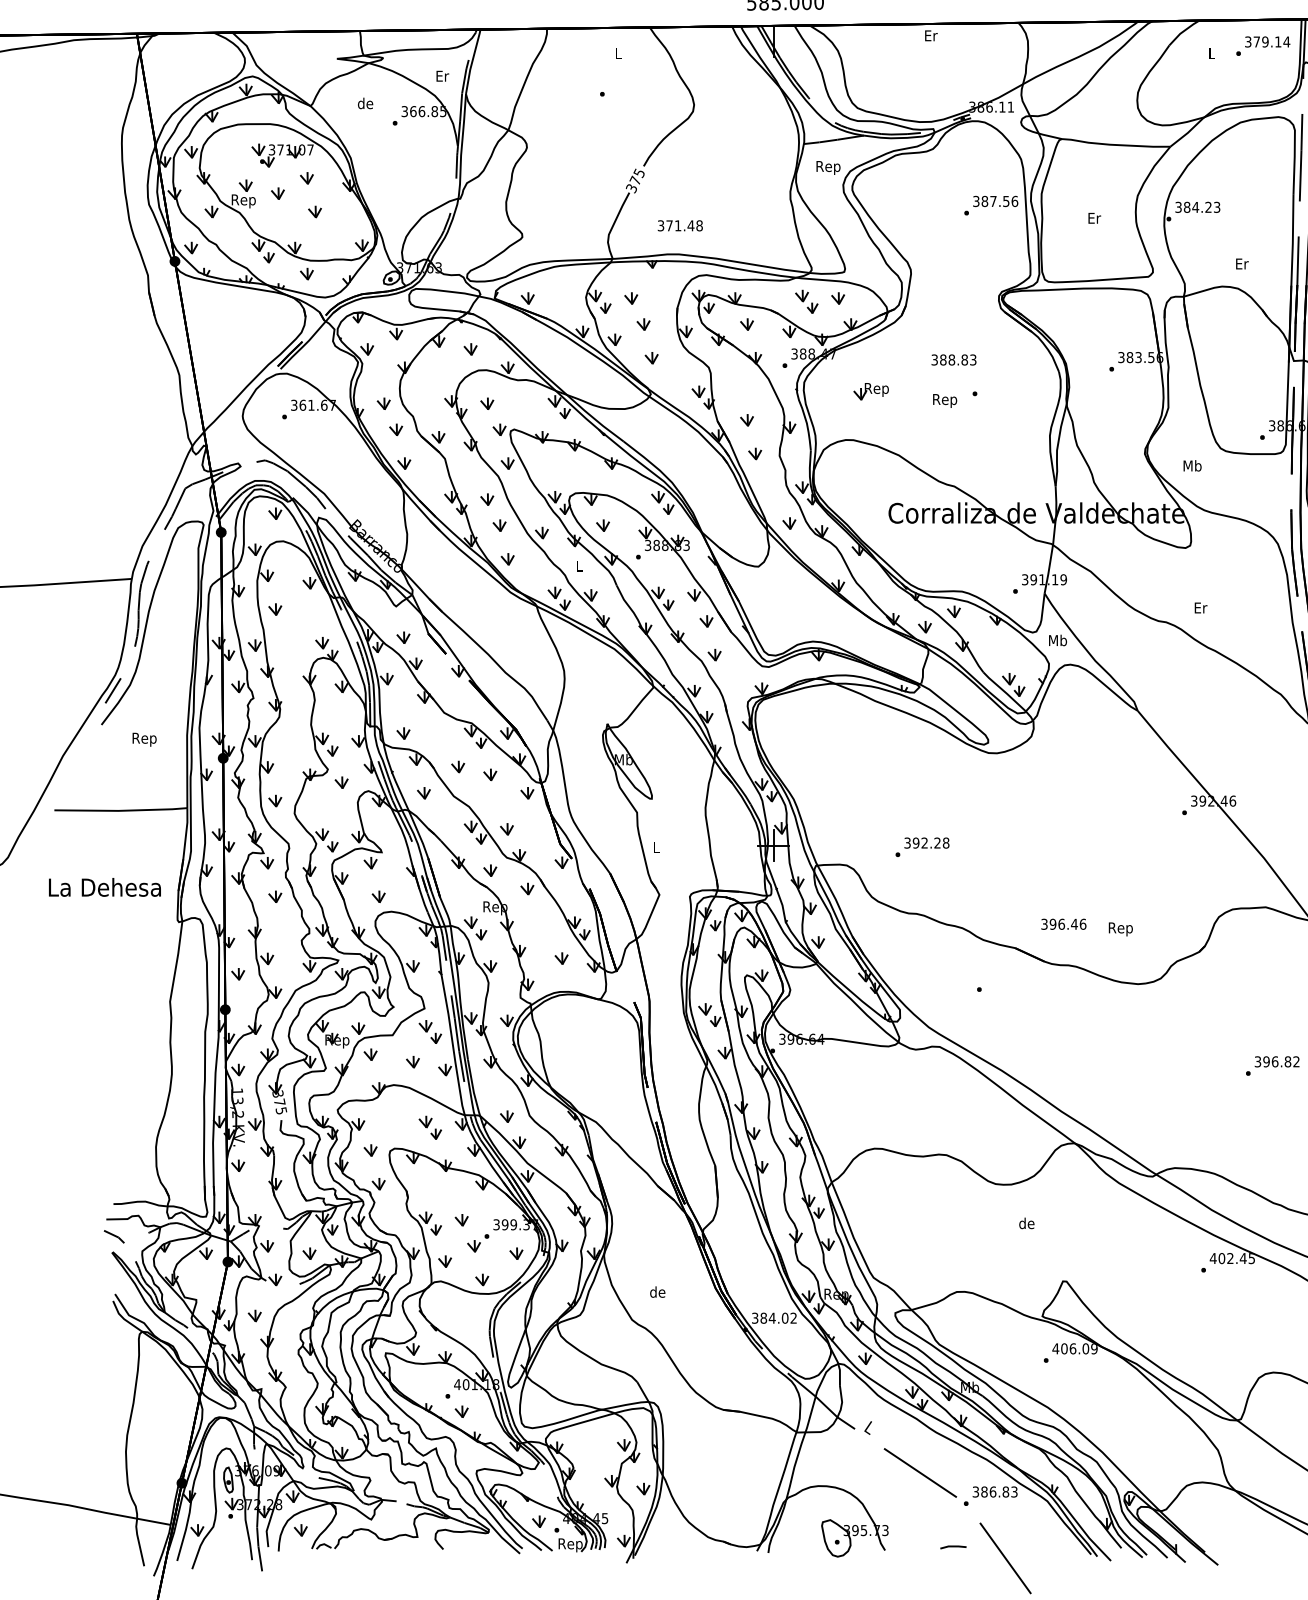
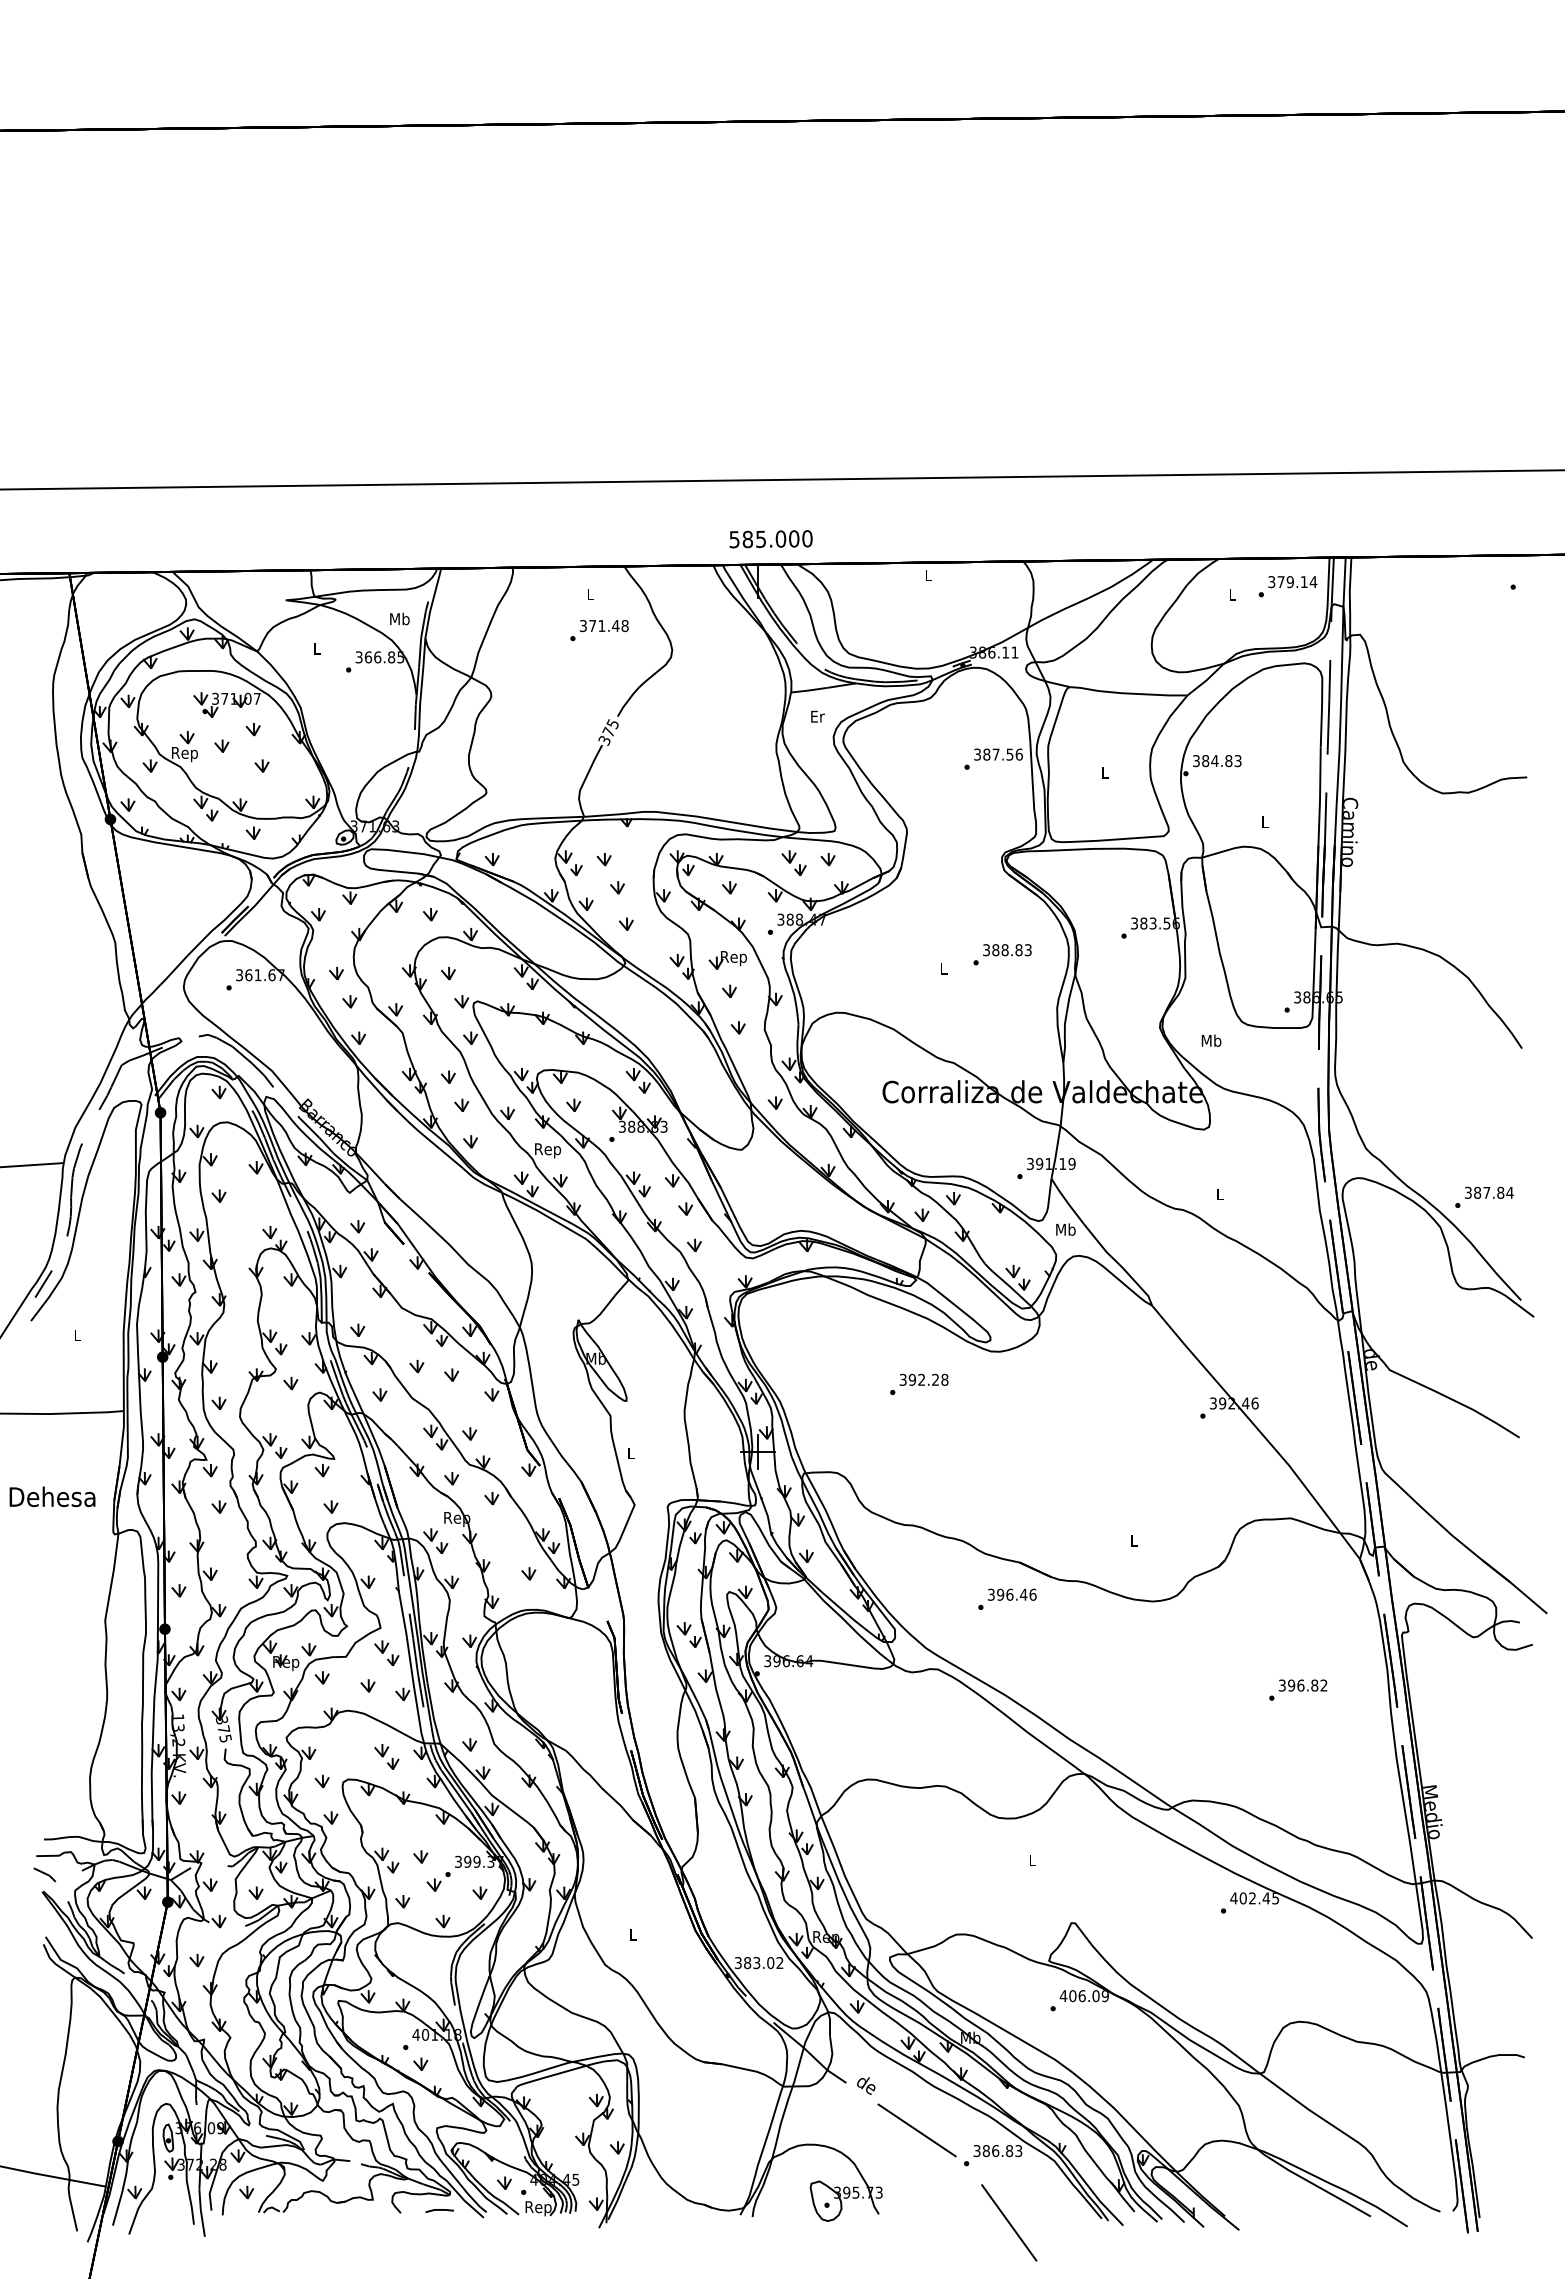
text: (930, 35) -> (928, 575), Er -> L
text: (442, 75) -> (399, 618), Er -> Mb
text: (365, 103) -> (316, 648), de -> L
text: (828, 167) -> (817, 717), Rep -> Er
text: (1208, 207) -> (1228, 761), 384.23 -> 384.83
text: (1094, 217) -> (1105, 772), Er -> L
text: (680, 226) -> (604, 626), moved
text: (1242, 264) -> (1265, 822), Er -> L
text: (954, 360) -> (1007, 950), moved
part: (870, 391) -> (727, 960), moved
text: (944, 400) -> (943, 970), Rep -> L
text: (579, 567) -> (548, 1150), L -> Rep
text: (1200, 607) -> (1220, 1194), Er -> L
text: (144, 739) -> (77, 1336), Rep -> L
text: (922, 847) -> (919, 1384), moved
text: (1063, 924) -> (1011, 1594), moved
text: (1120, 928) -> (1133, 1541), Rep -> L
text: (1027, 1223) -> (1032, 1860), de -> L
text: (657, 1291) -> (632, 1934), de -> L
text: (772, 1318) -> (756, 1963), 384.02 -> 383.02
text: (872, 1430) -> (865, 2084), L -> de
line: (953, 1546) -> (439, 2210), moved

